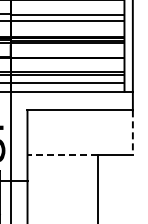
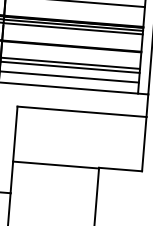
line: (132, 133) -> (143, 145), dashed -> solid
line: (62, 155) -> (55, 165), dashed -> solid

